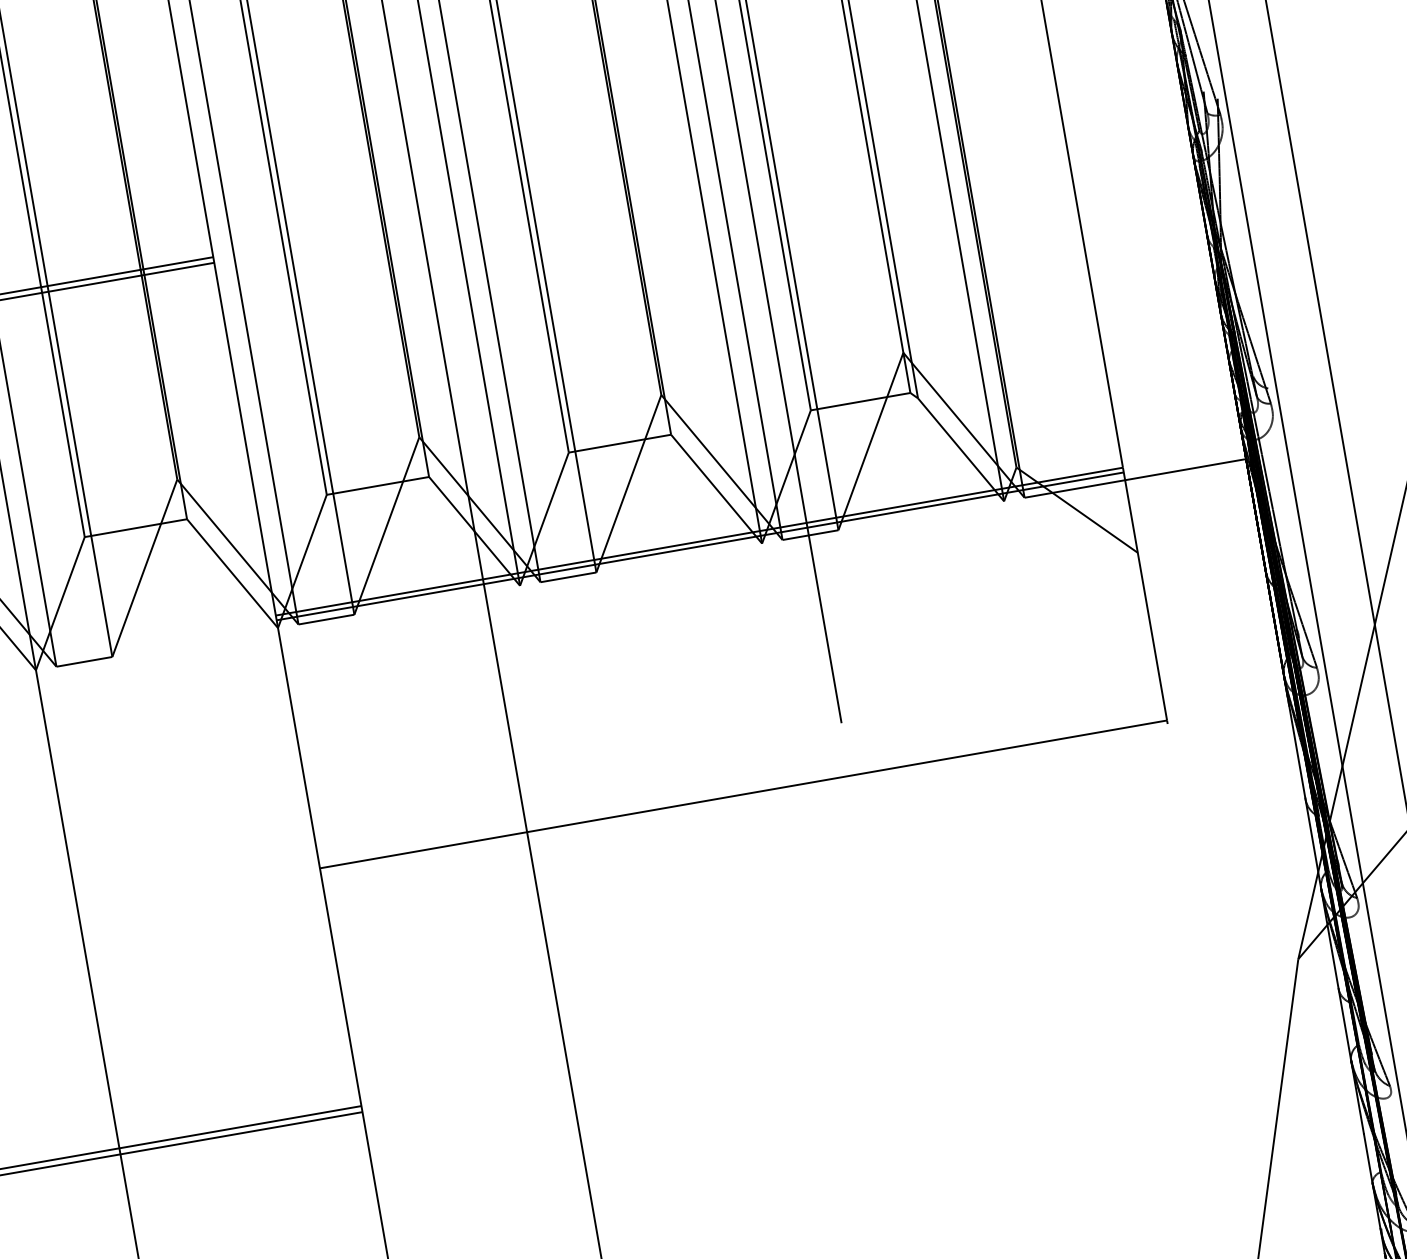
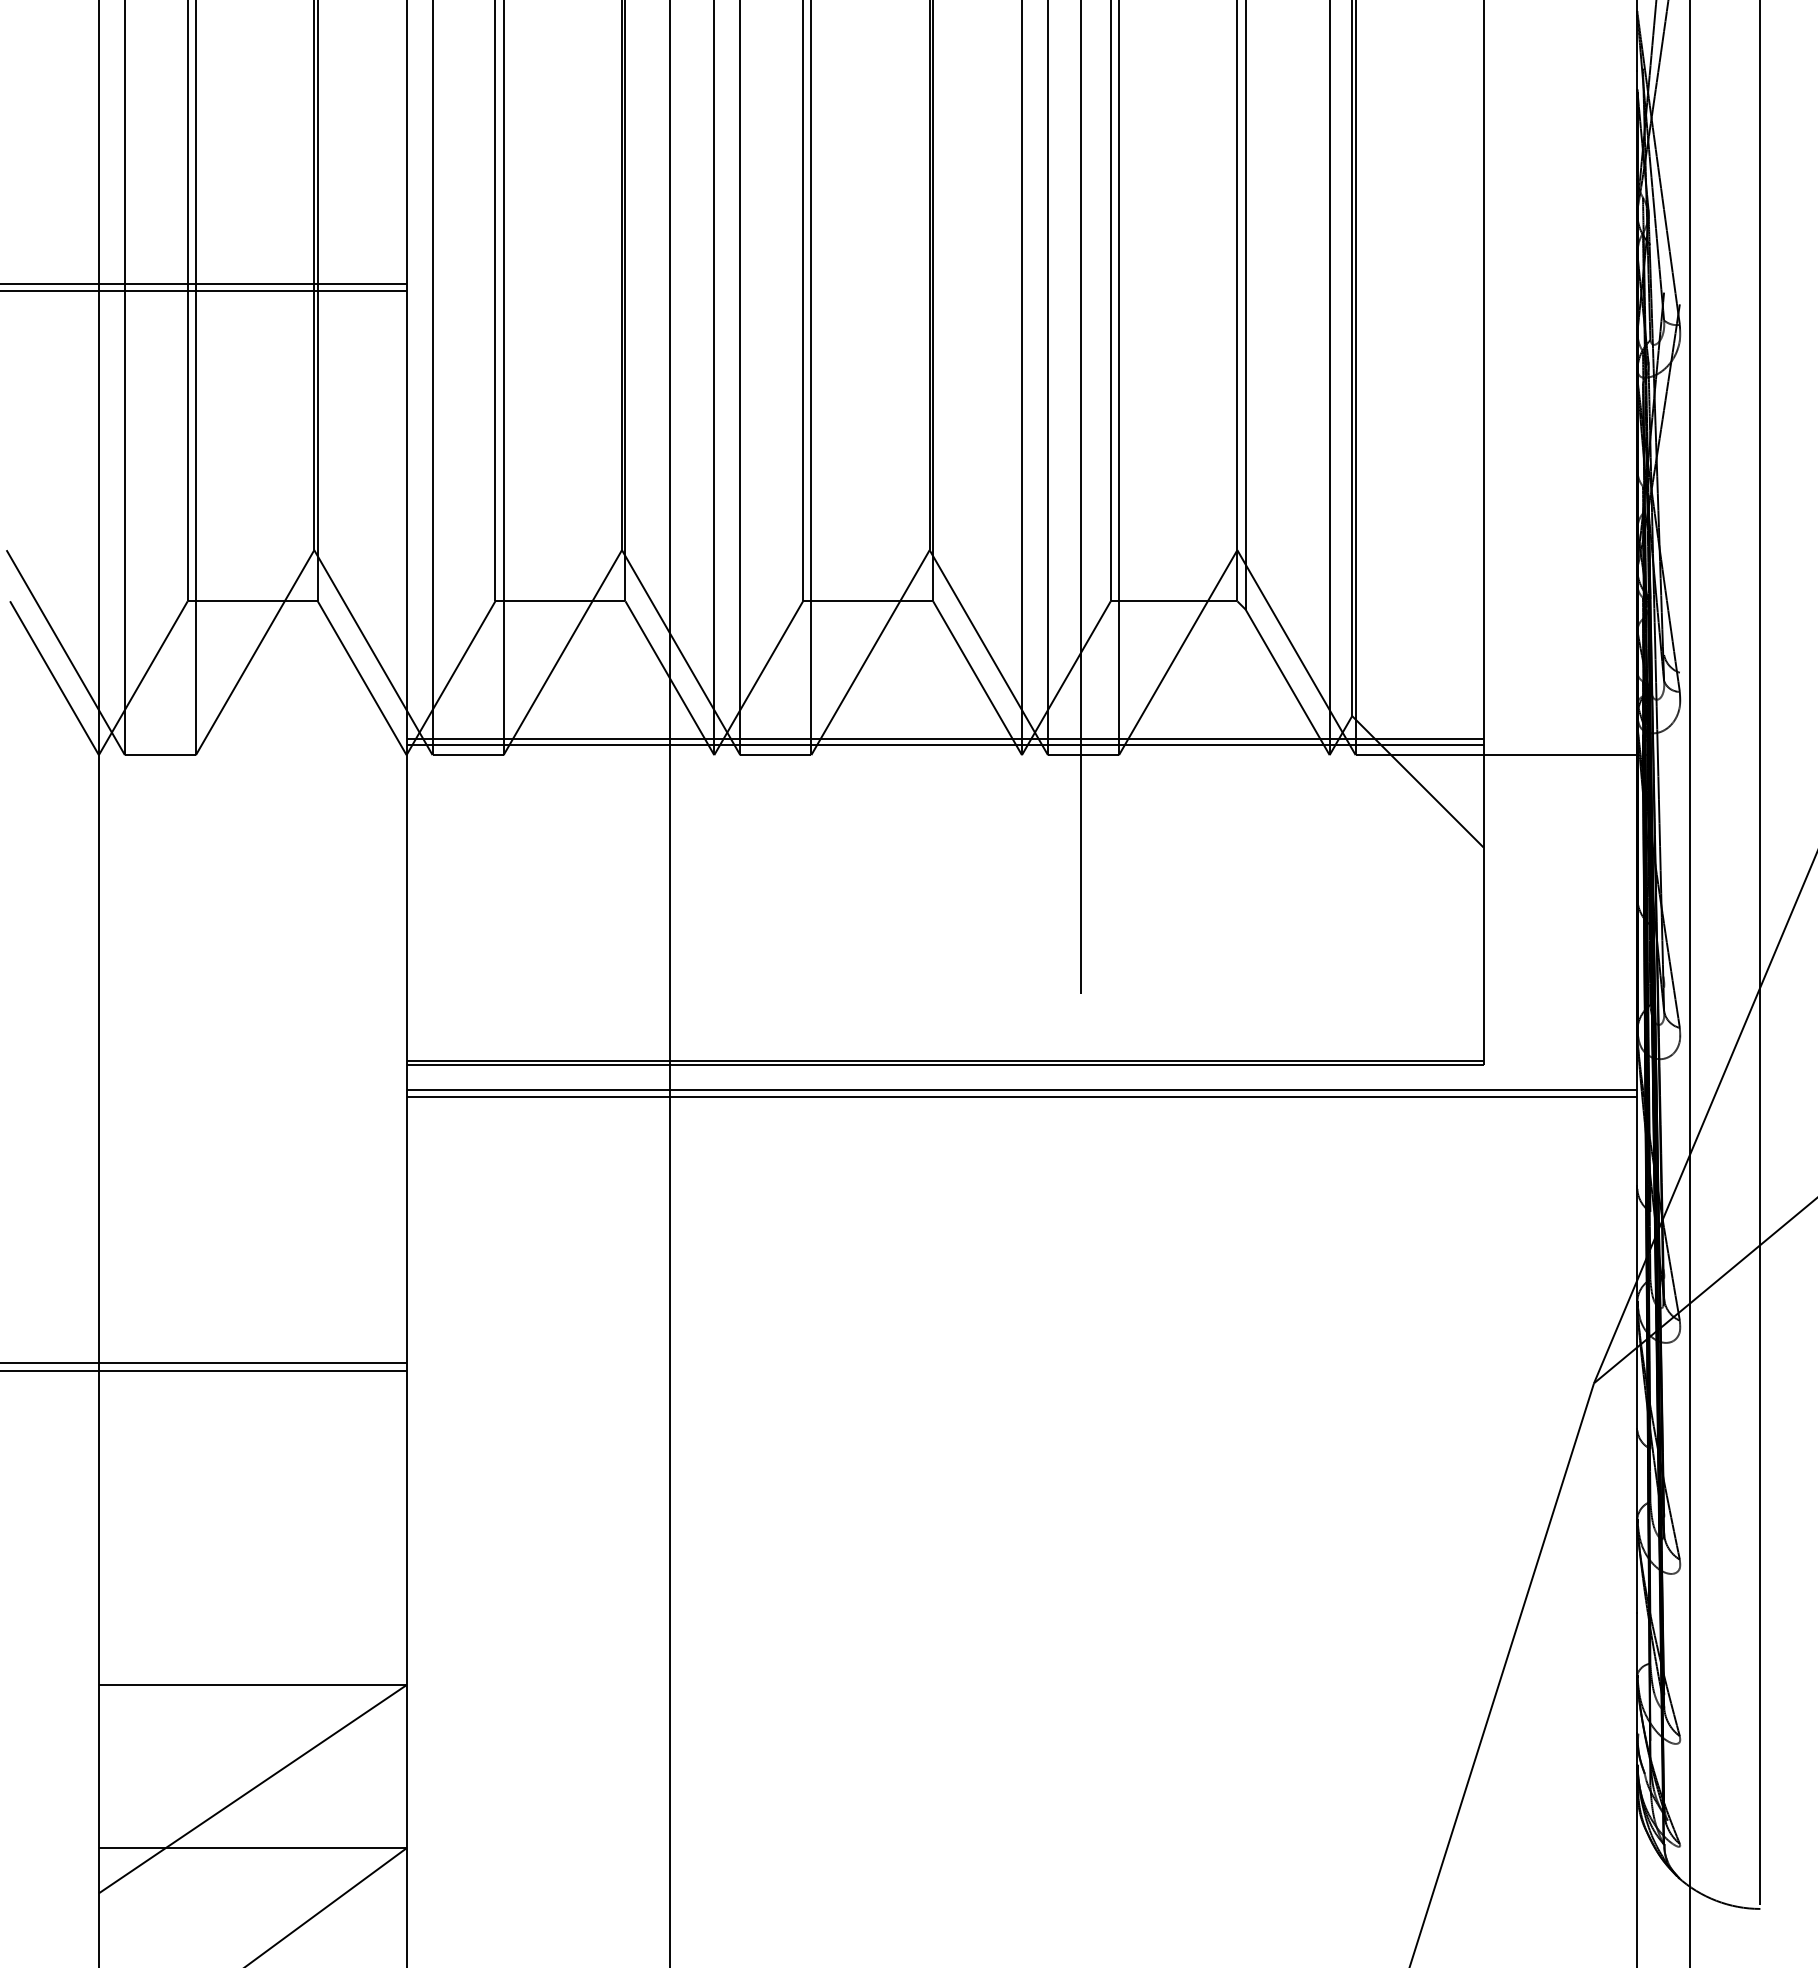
line: (743, 798) -> (944, 1065), added
line: (807, 807) -> (1021, 1090), added
line: (808, 812) -> (1021, 1096), added

